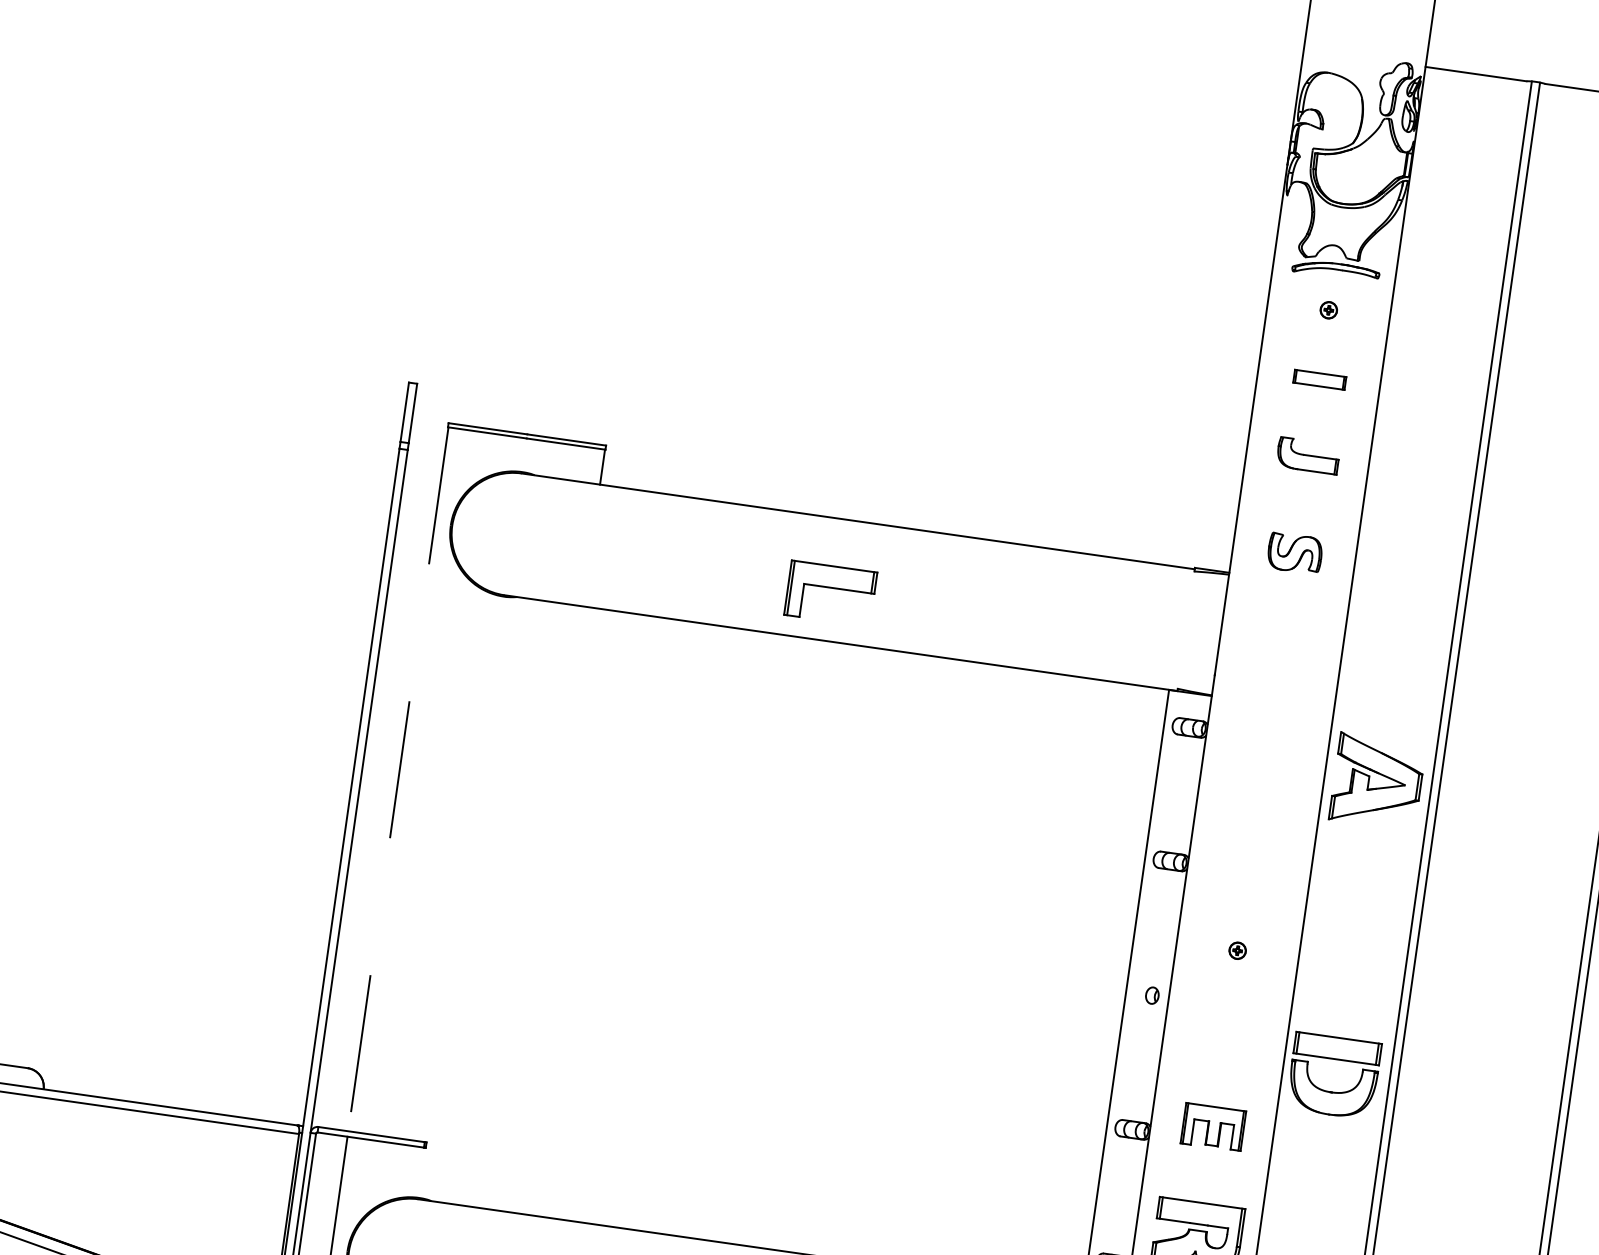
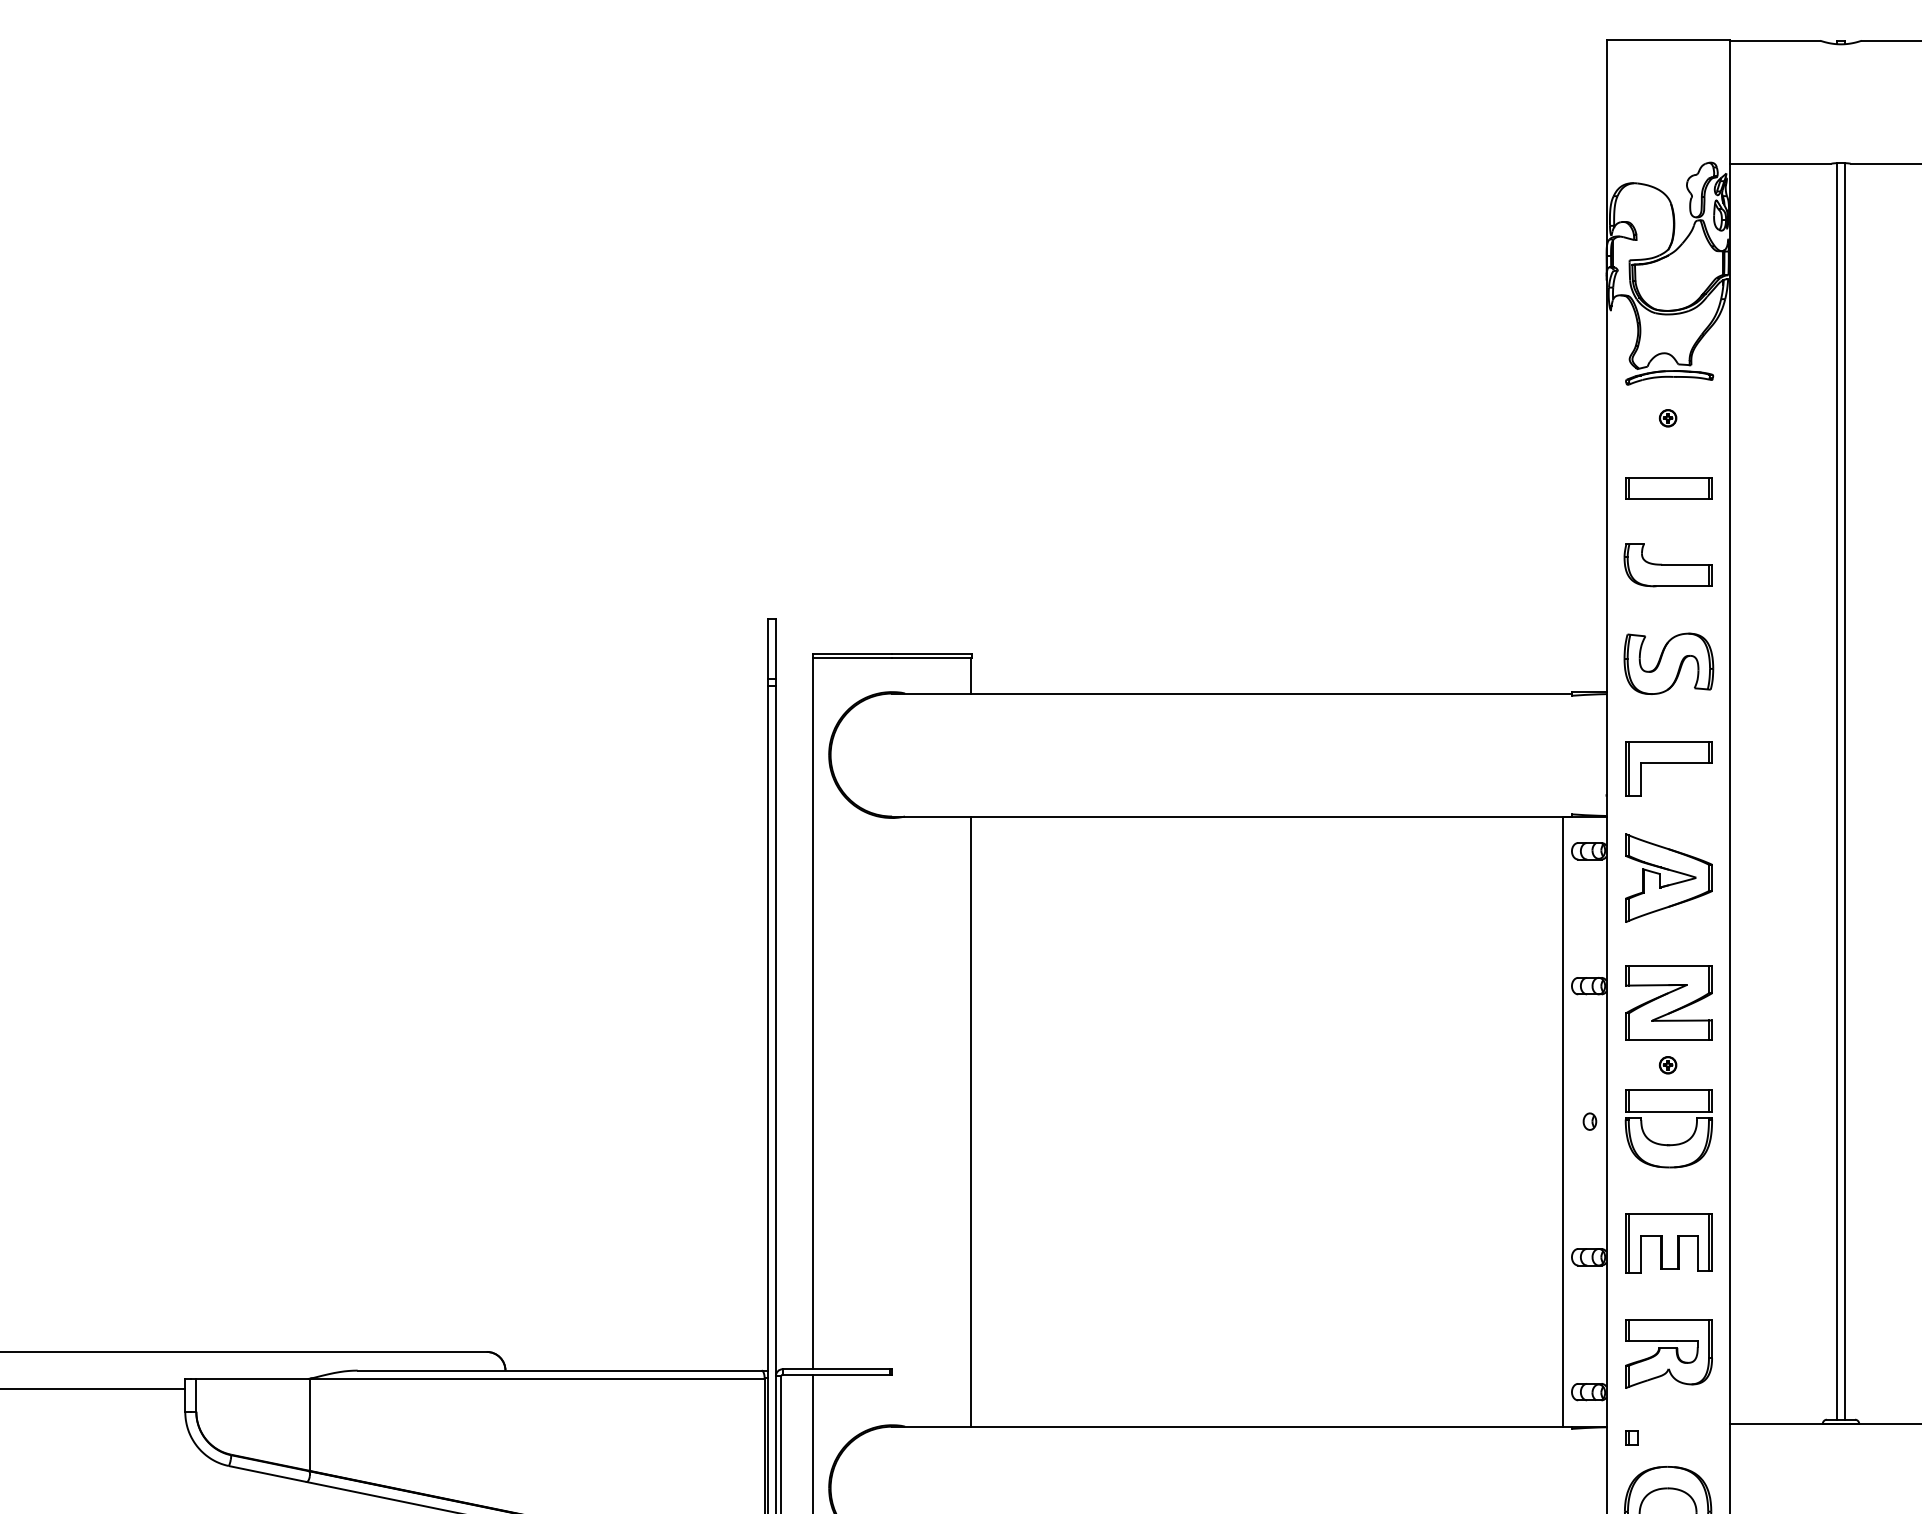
part: (1319, 379) -> (1668, 488), size x1.67
part: (1307, 455) -> (1667, 565), size x1.43
part: (1294, 553) -> (1668, 663), size x1.67
part: (830, 593) -> (1668, 768), moved
part: (1380, 775) -> (1670, 871), moved
line: (398, 780) -> (813, 1014), dashed -> solid
part: (1246, 888) -> (1668, 1002), added
line: (540, 908) -> (971, 1121), added
part: (1335, 1059) -> (1668, 1112), moved
part: (1212, 1127) -> (1668, 1243), size x1.43

